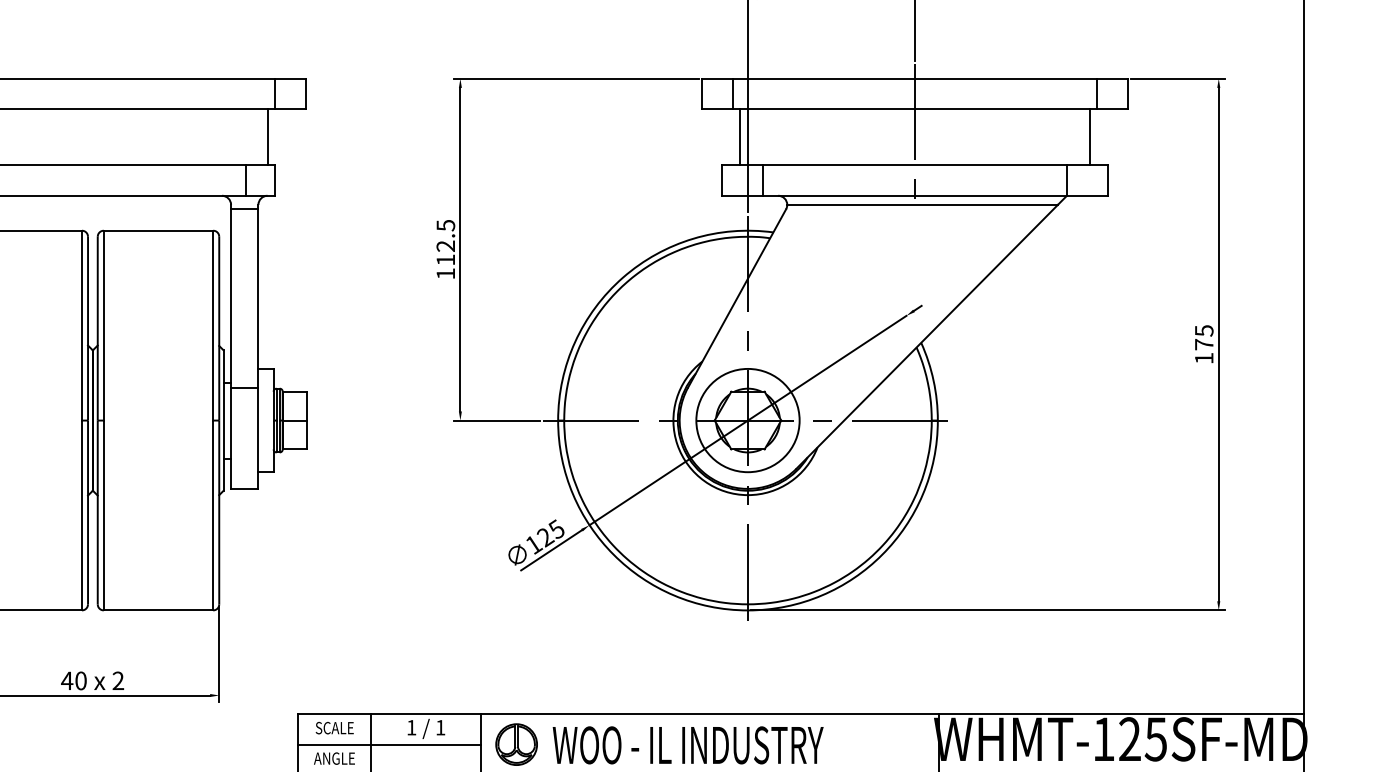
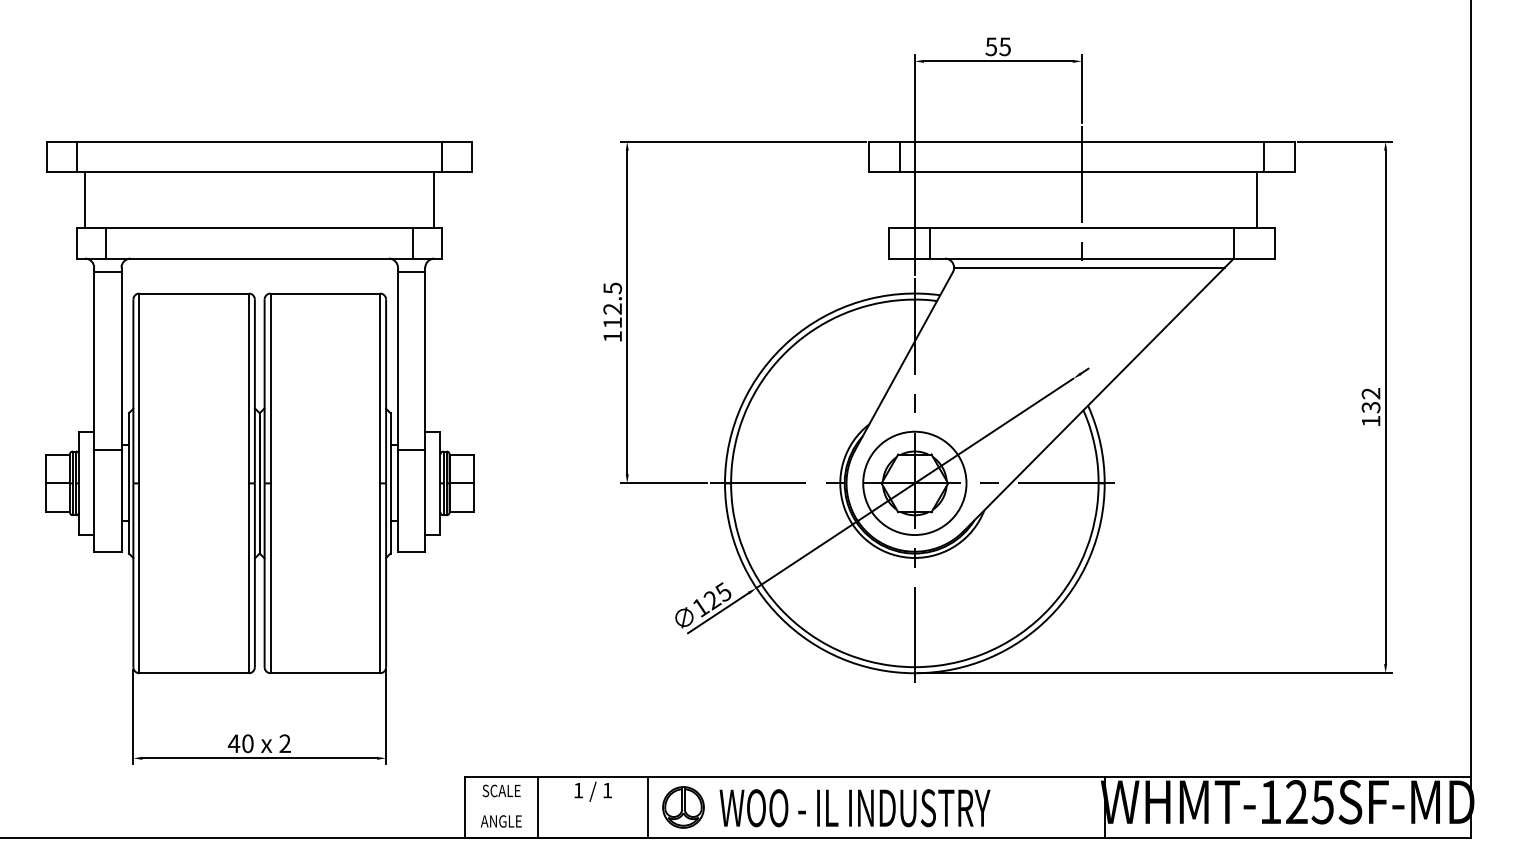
line: (740, 137) -> (907, 200), removed
text: (1203, 337) -> (1370, 400), 175 -> 132
line: (389, 744) -> (556, 807), removed

